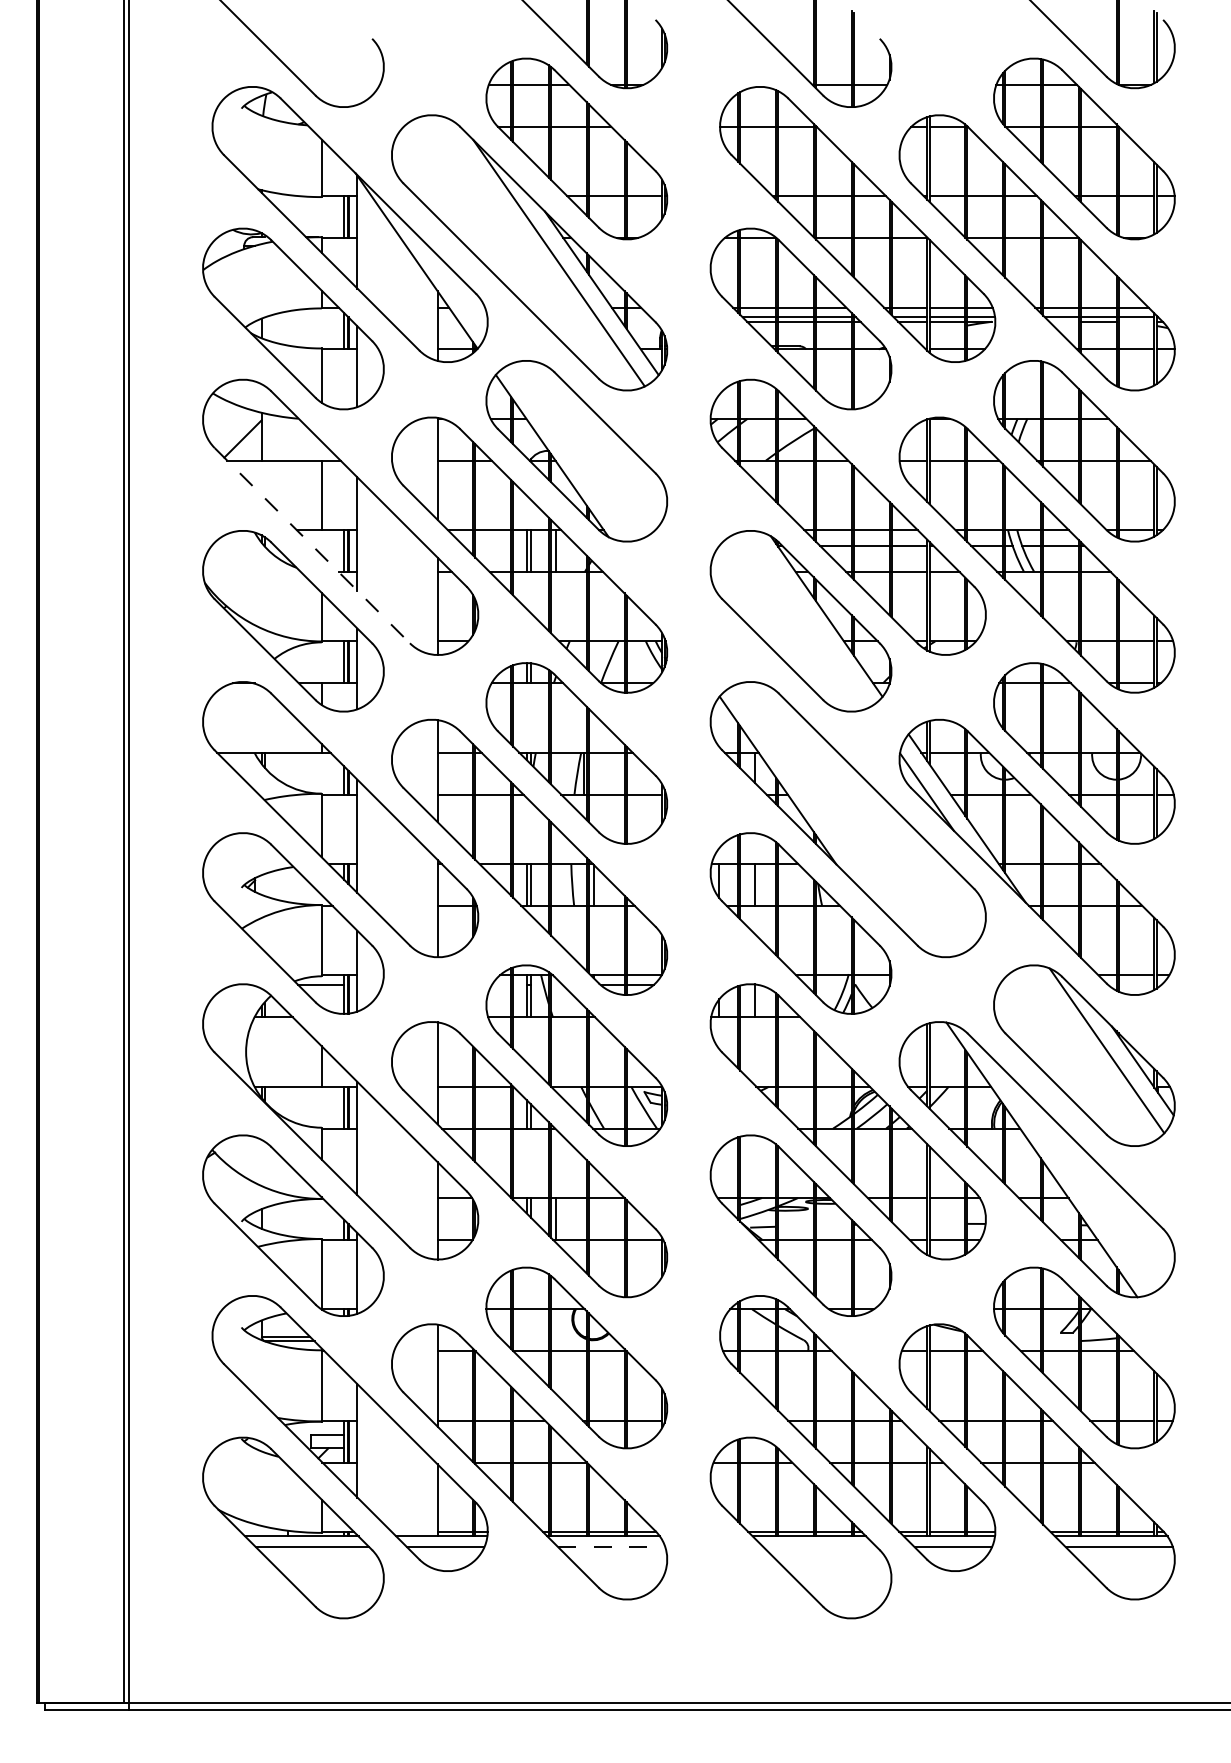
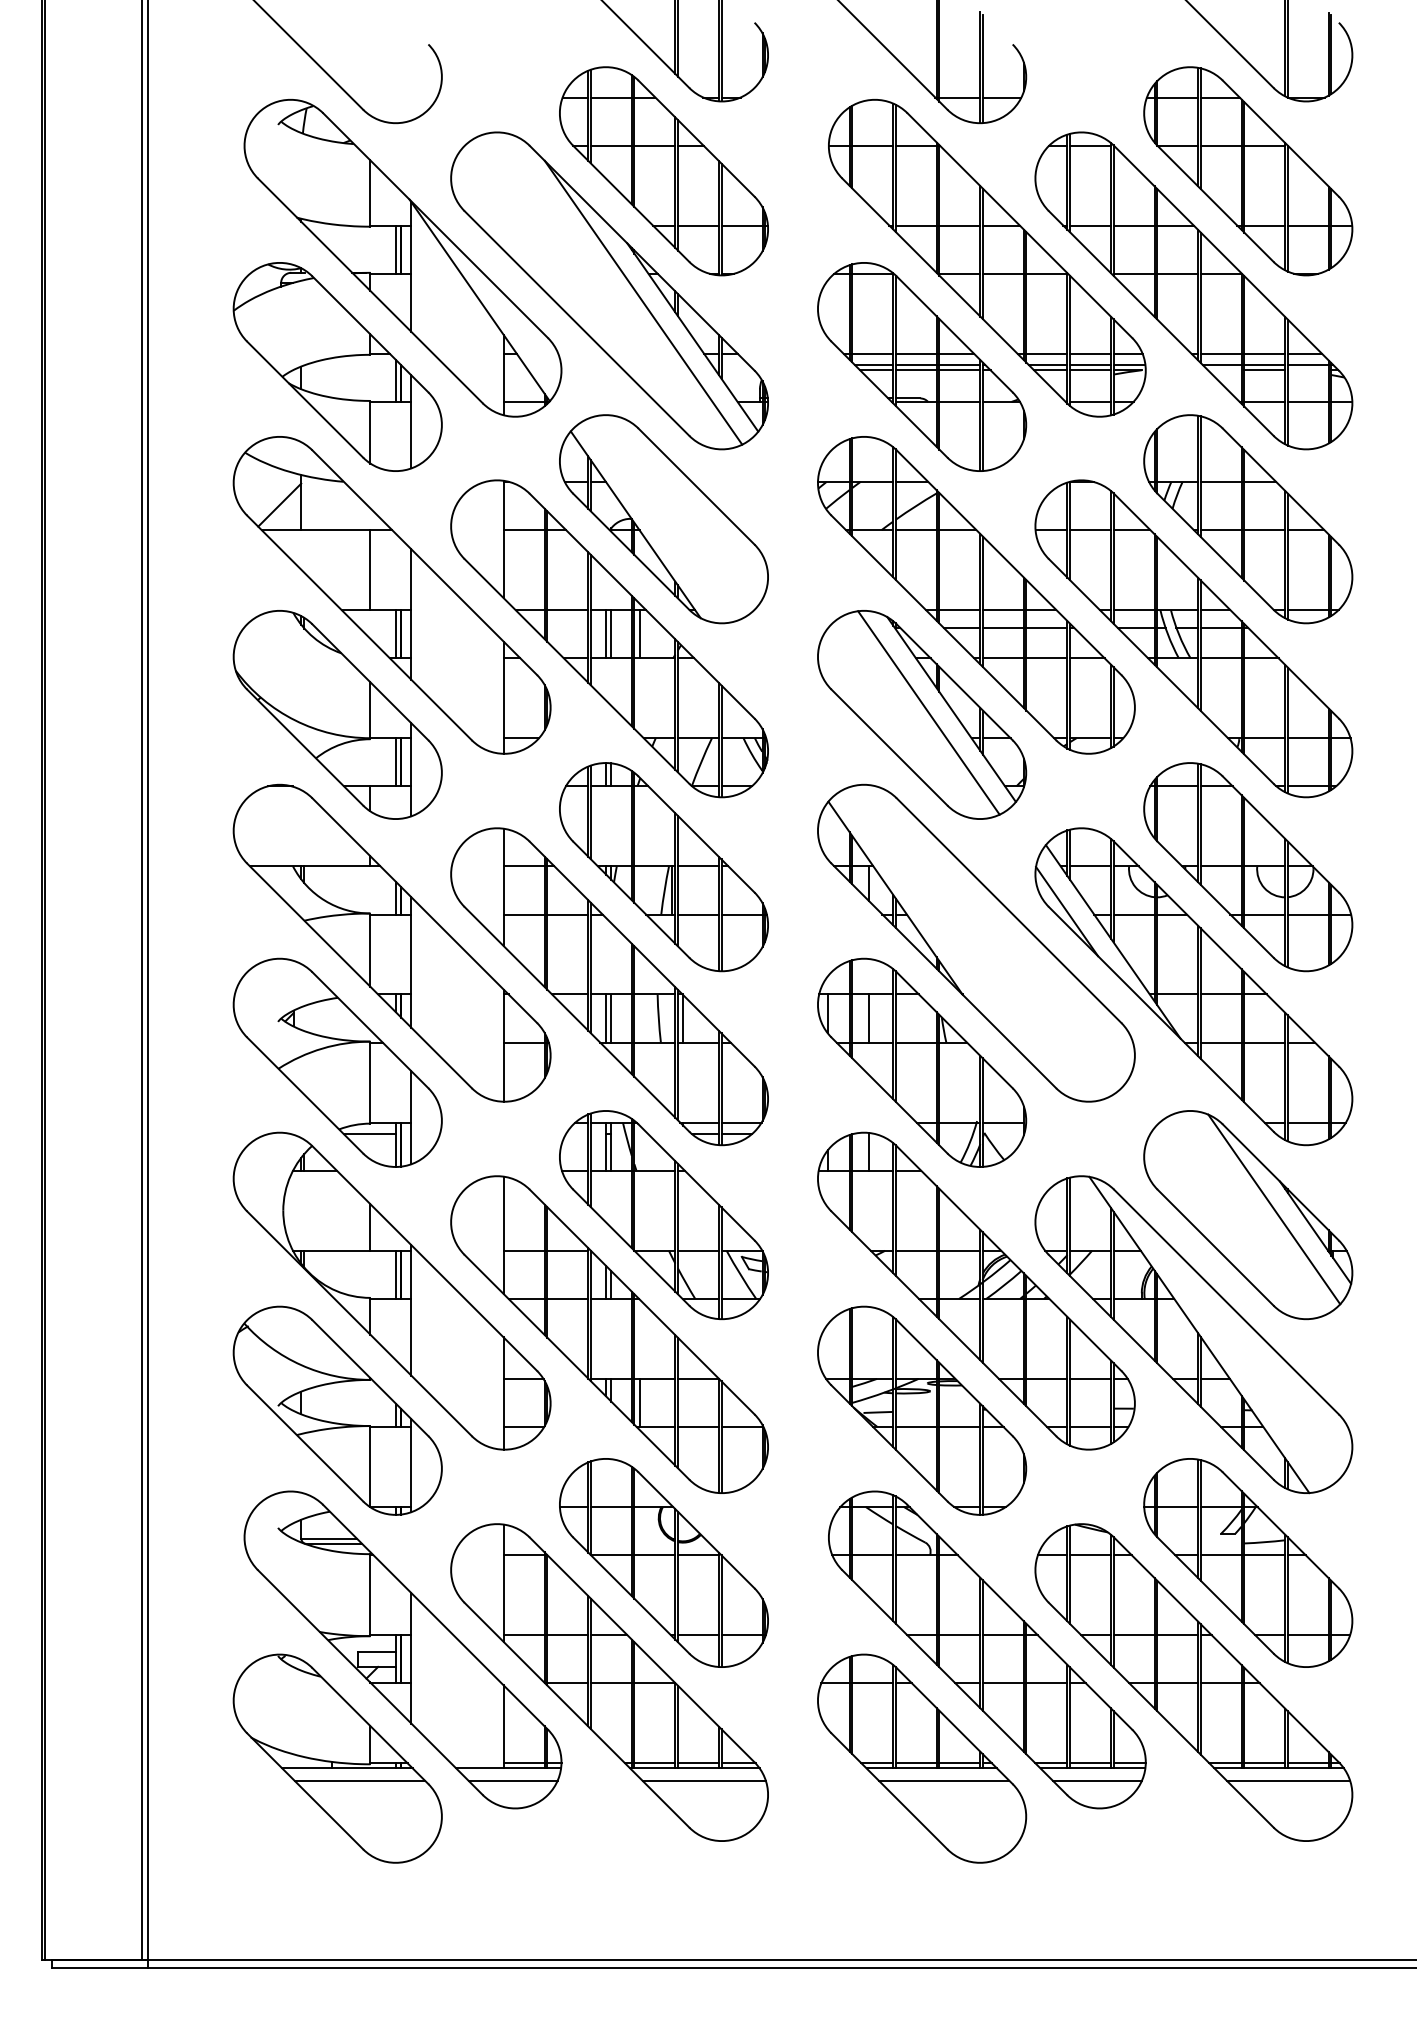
line: (312, 546) -> (359, 628), dashed -> solid
line: (806, 619) -> (928, 712), added
line: (611, 1547) -> (703, 1781), dashed -> solid
line: (819, 1547) -> (943, 1781), added

